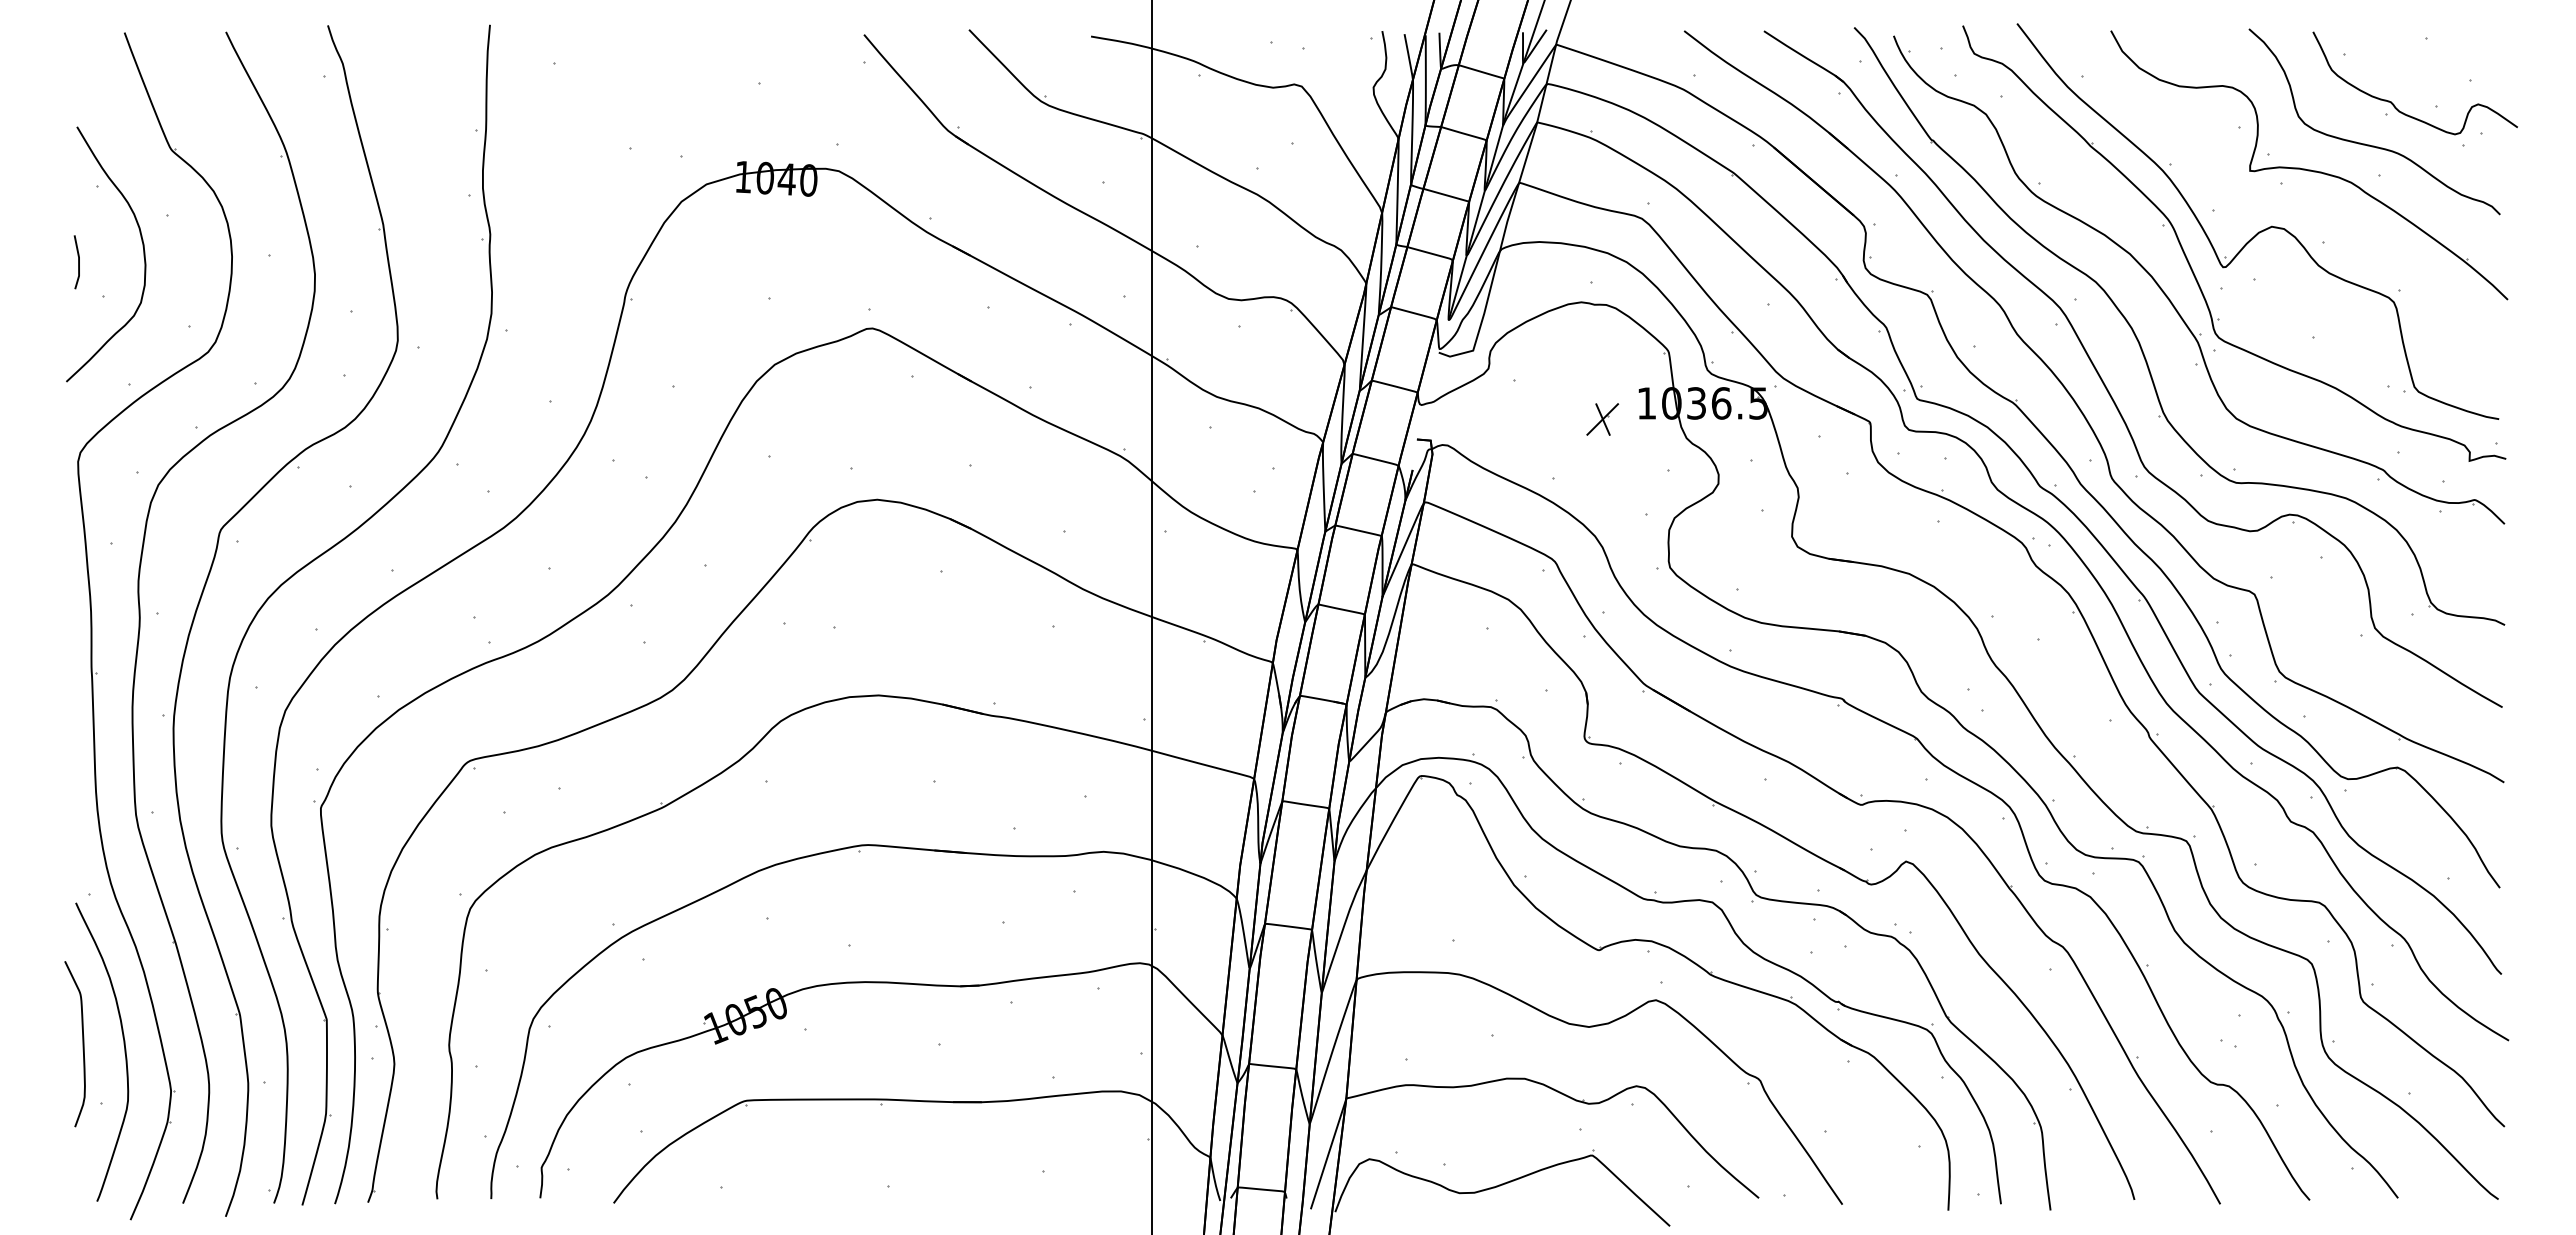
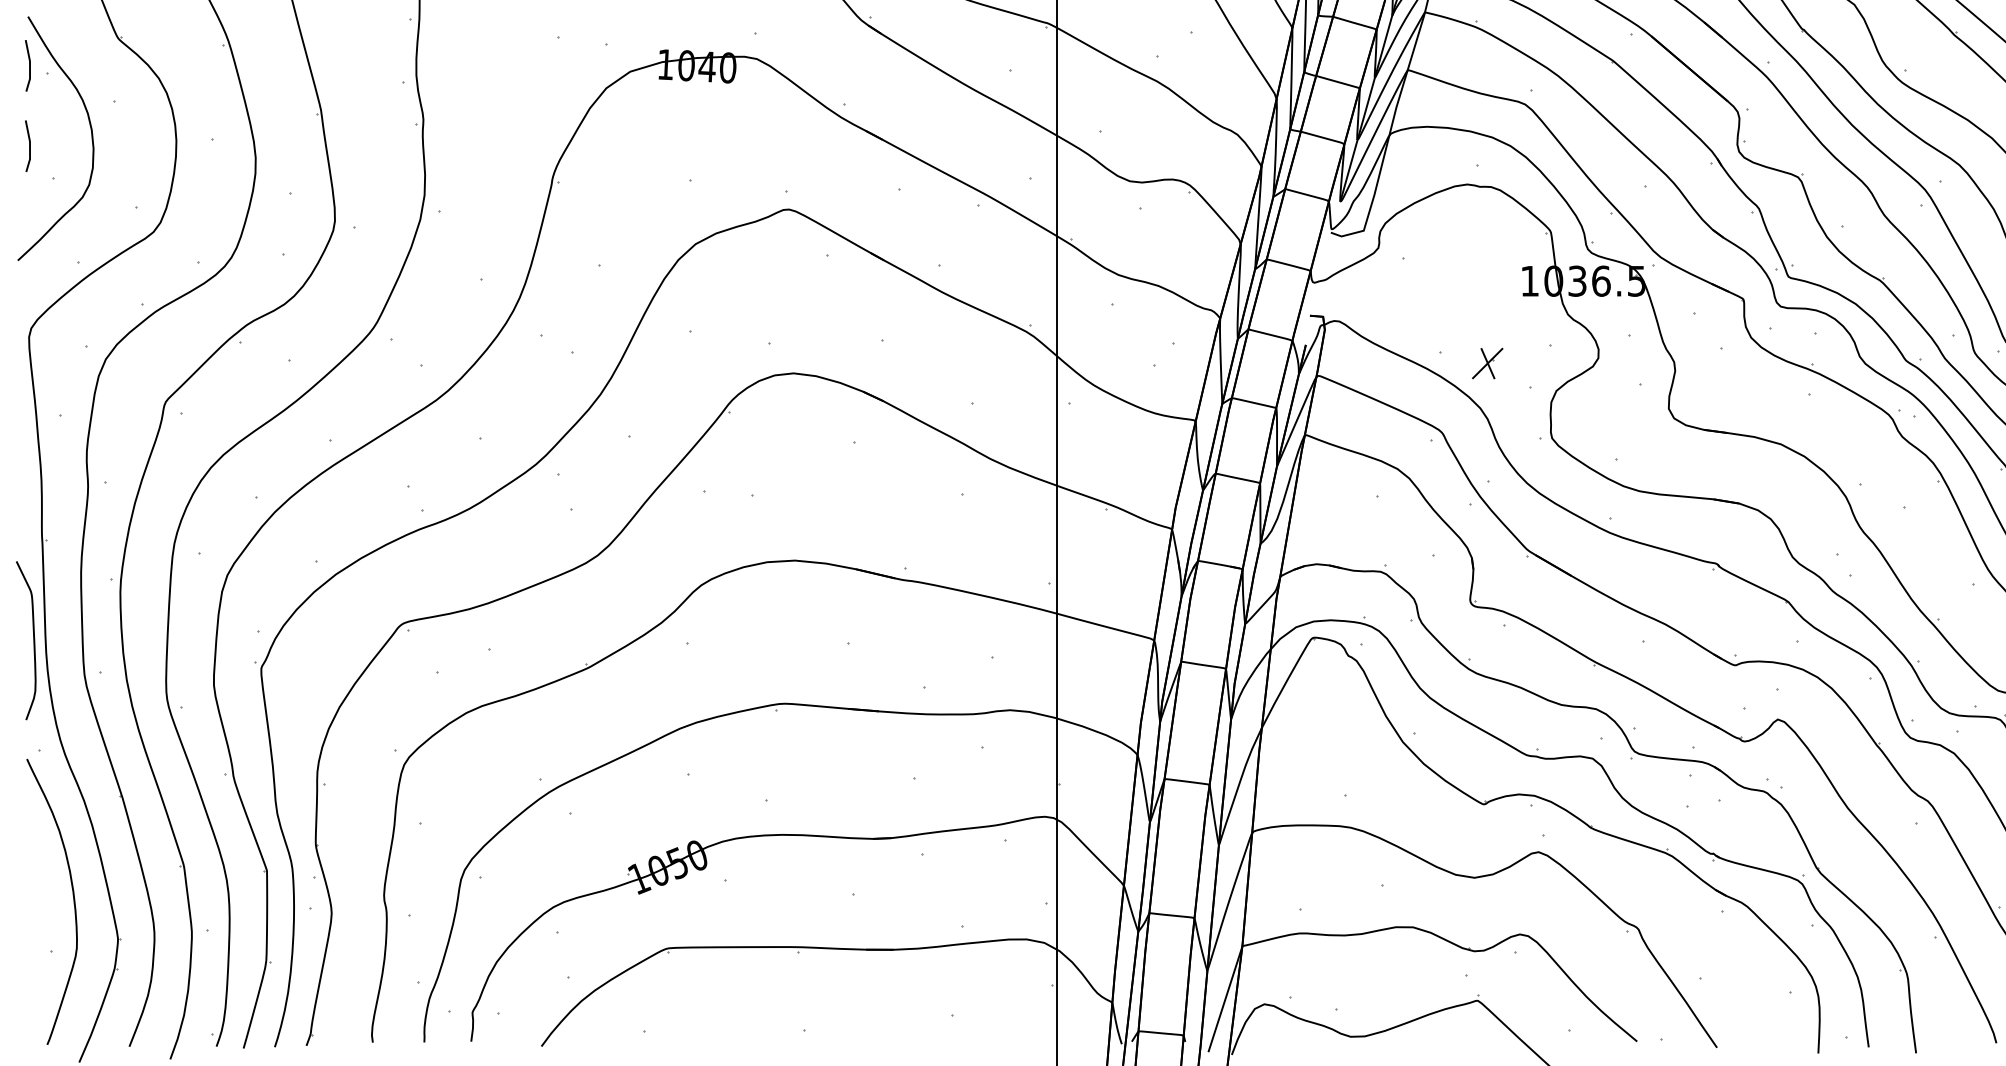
line: (78, 178) -> (29, 66), added
part: (1602, 419) -> (1487, 363), moved
curve: (82, 1044) -> (33, 641), moved

